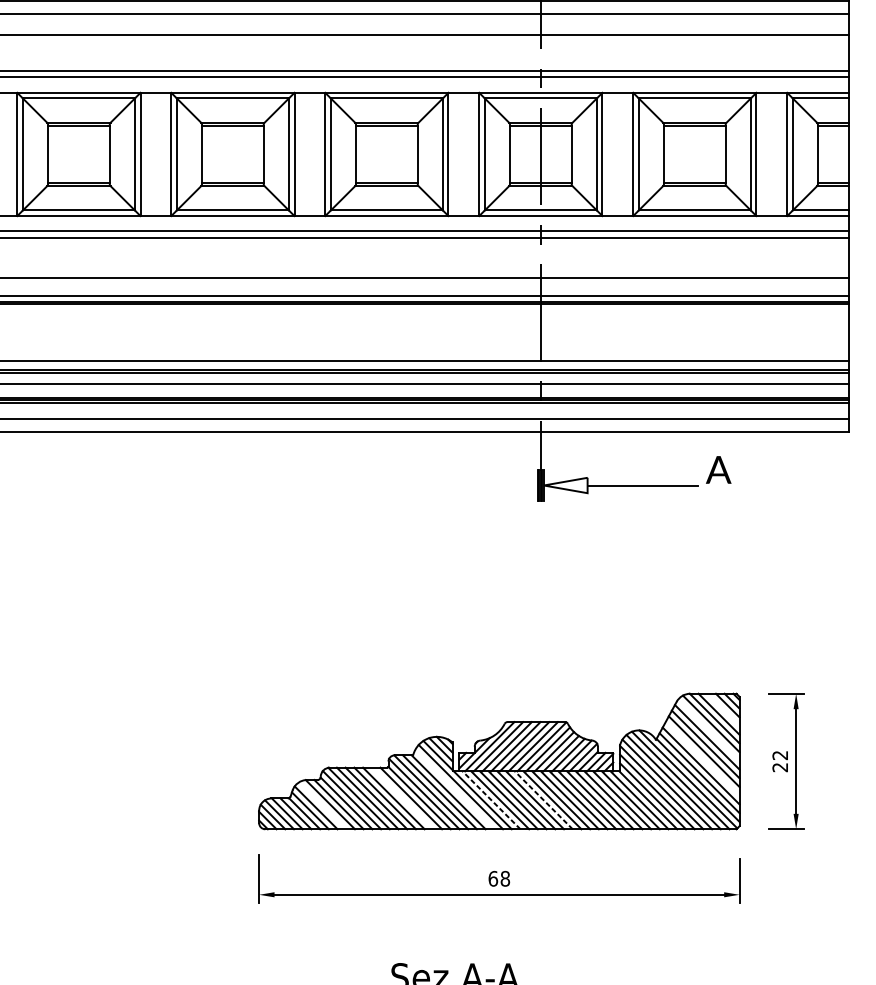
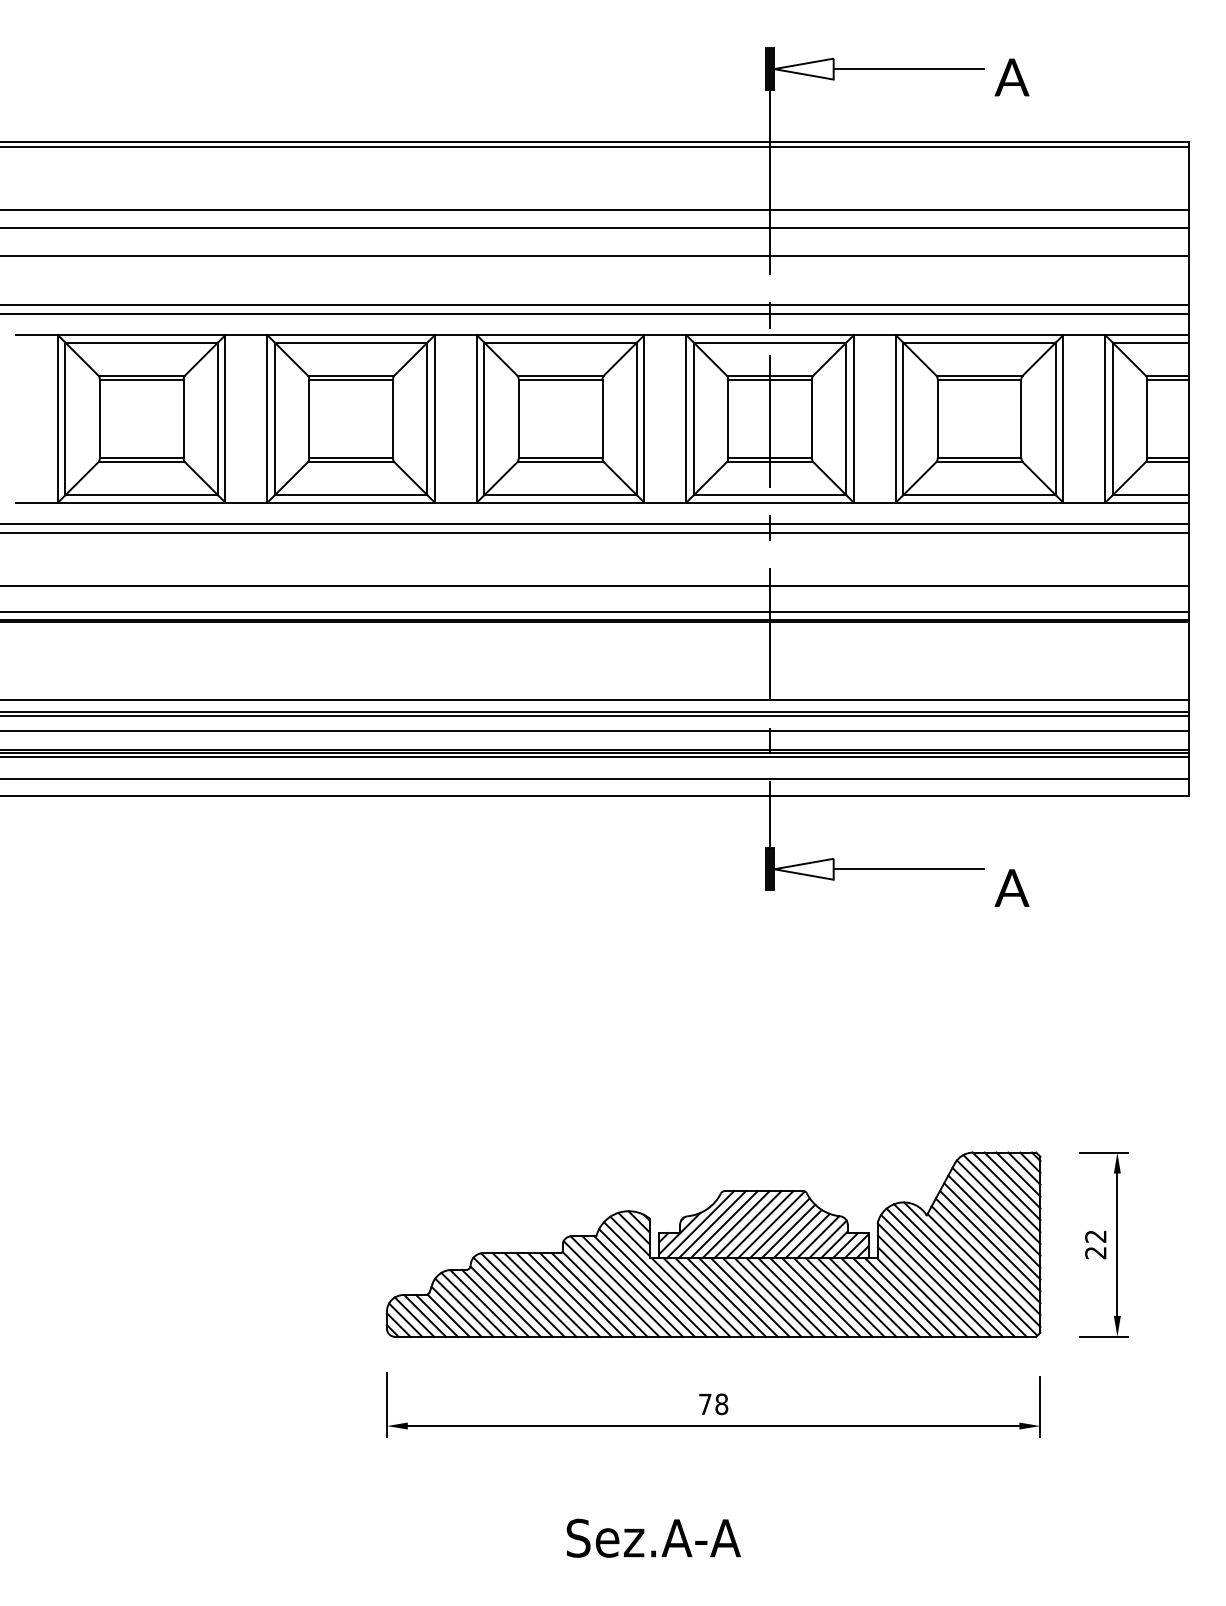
text: (718, 469) -> (1011, 887), moved
line: (723, 709) -> (1018, 1174), added
line: (708, 729) -> (998, 1201), added
line: (702, 758) -> (990, 1240), added
line: (454, 789) -> (652, 1282), added
line: (402, 798) -> (581, 1294), added
line: (491, 800) -> (702, 1297), dashed -> solid
line: (544, 800) -> (774, 1297), dashed -> solid
line: (322, 805) -> (473, 1304), added
text: (493, 878) -> (705, 1404), 68 -> 78

